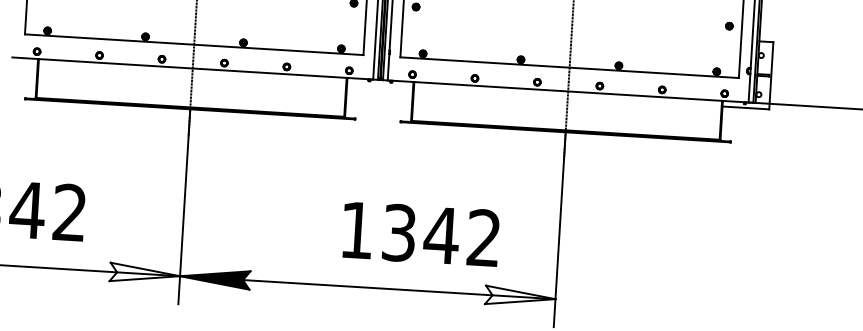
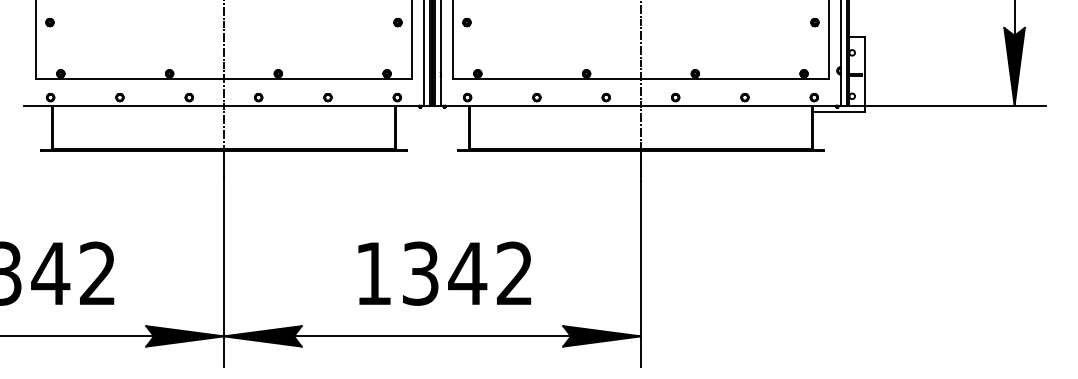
text: (420, 234) -> (444, 273), moved
fill: (144, 274) -> (184, 336), added
fill: (519, 297) -> (601, 336), added

